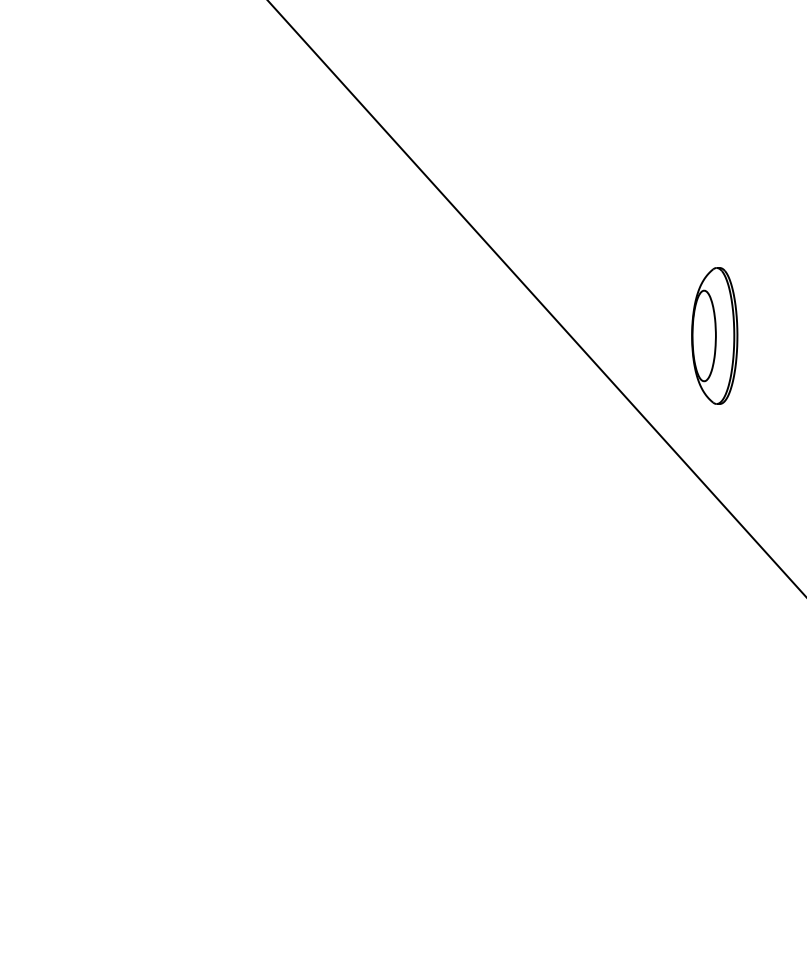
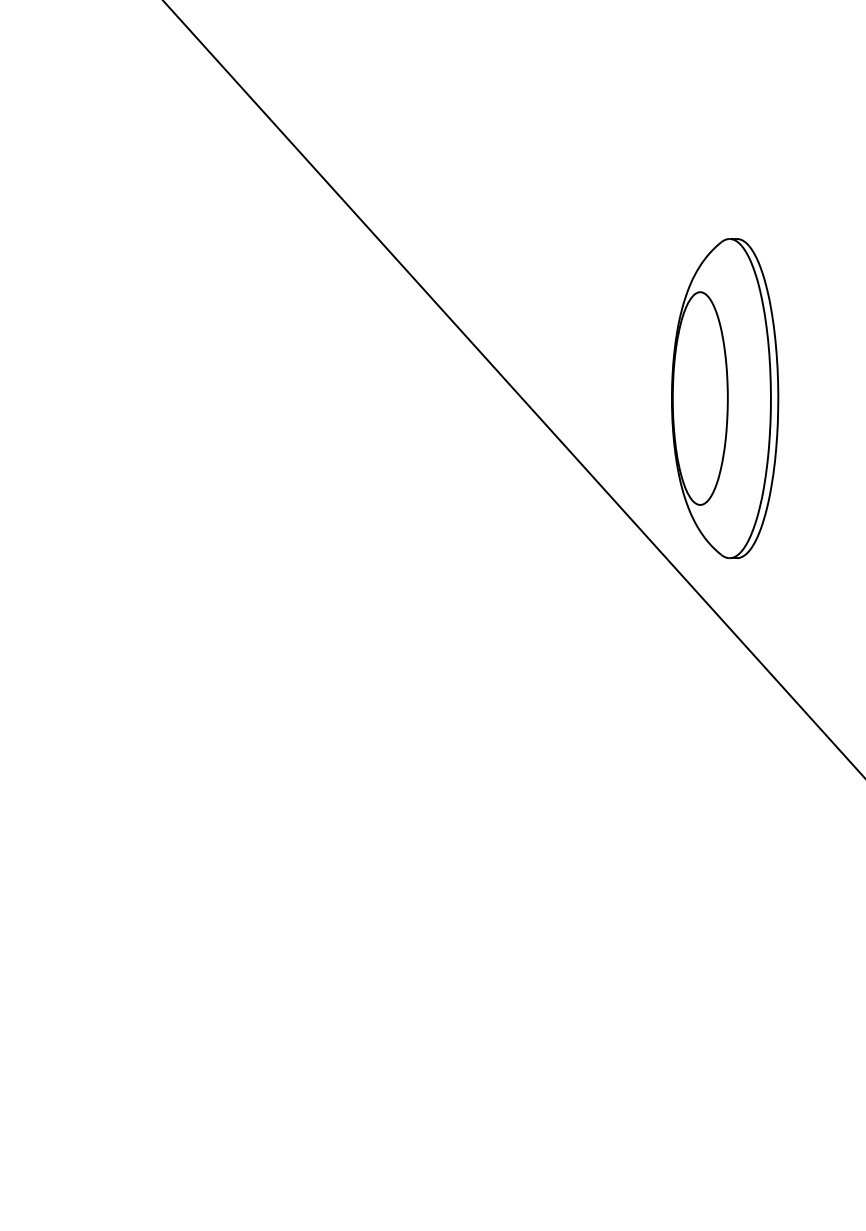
part: (714, 335) -> (724, 397), size x1.67

